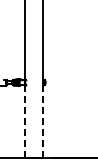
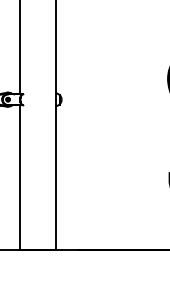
line: (43, 121) -> (57, 177), dashed -> solid
line: (25, 122) -> (21, 179), dashed -> solid

